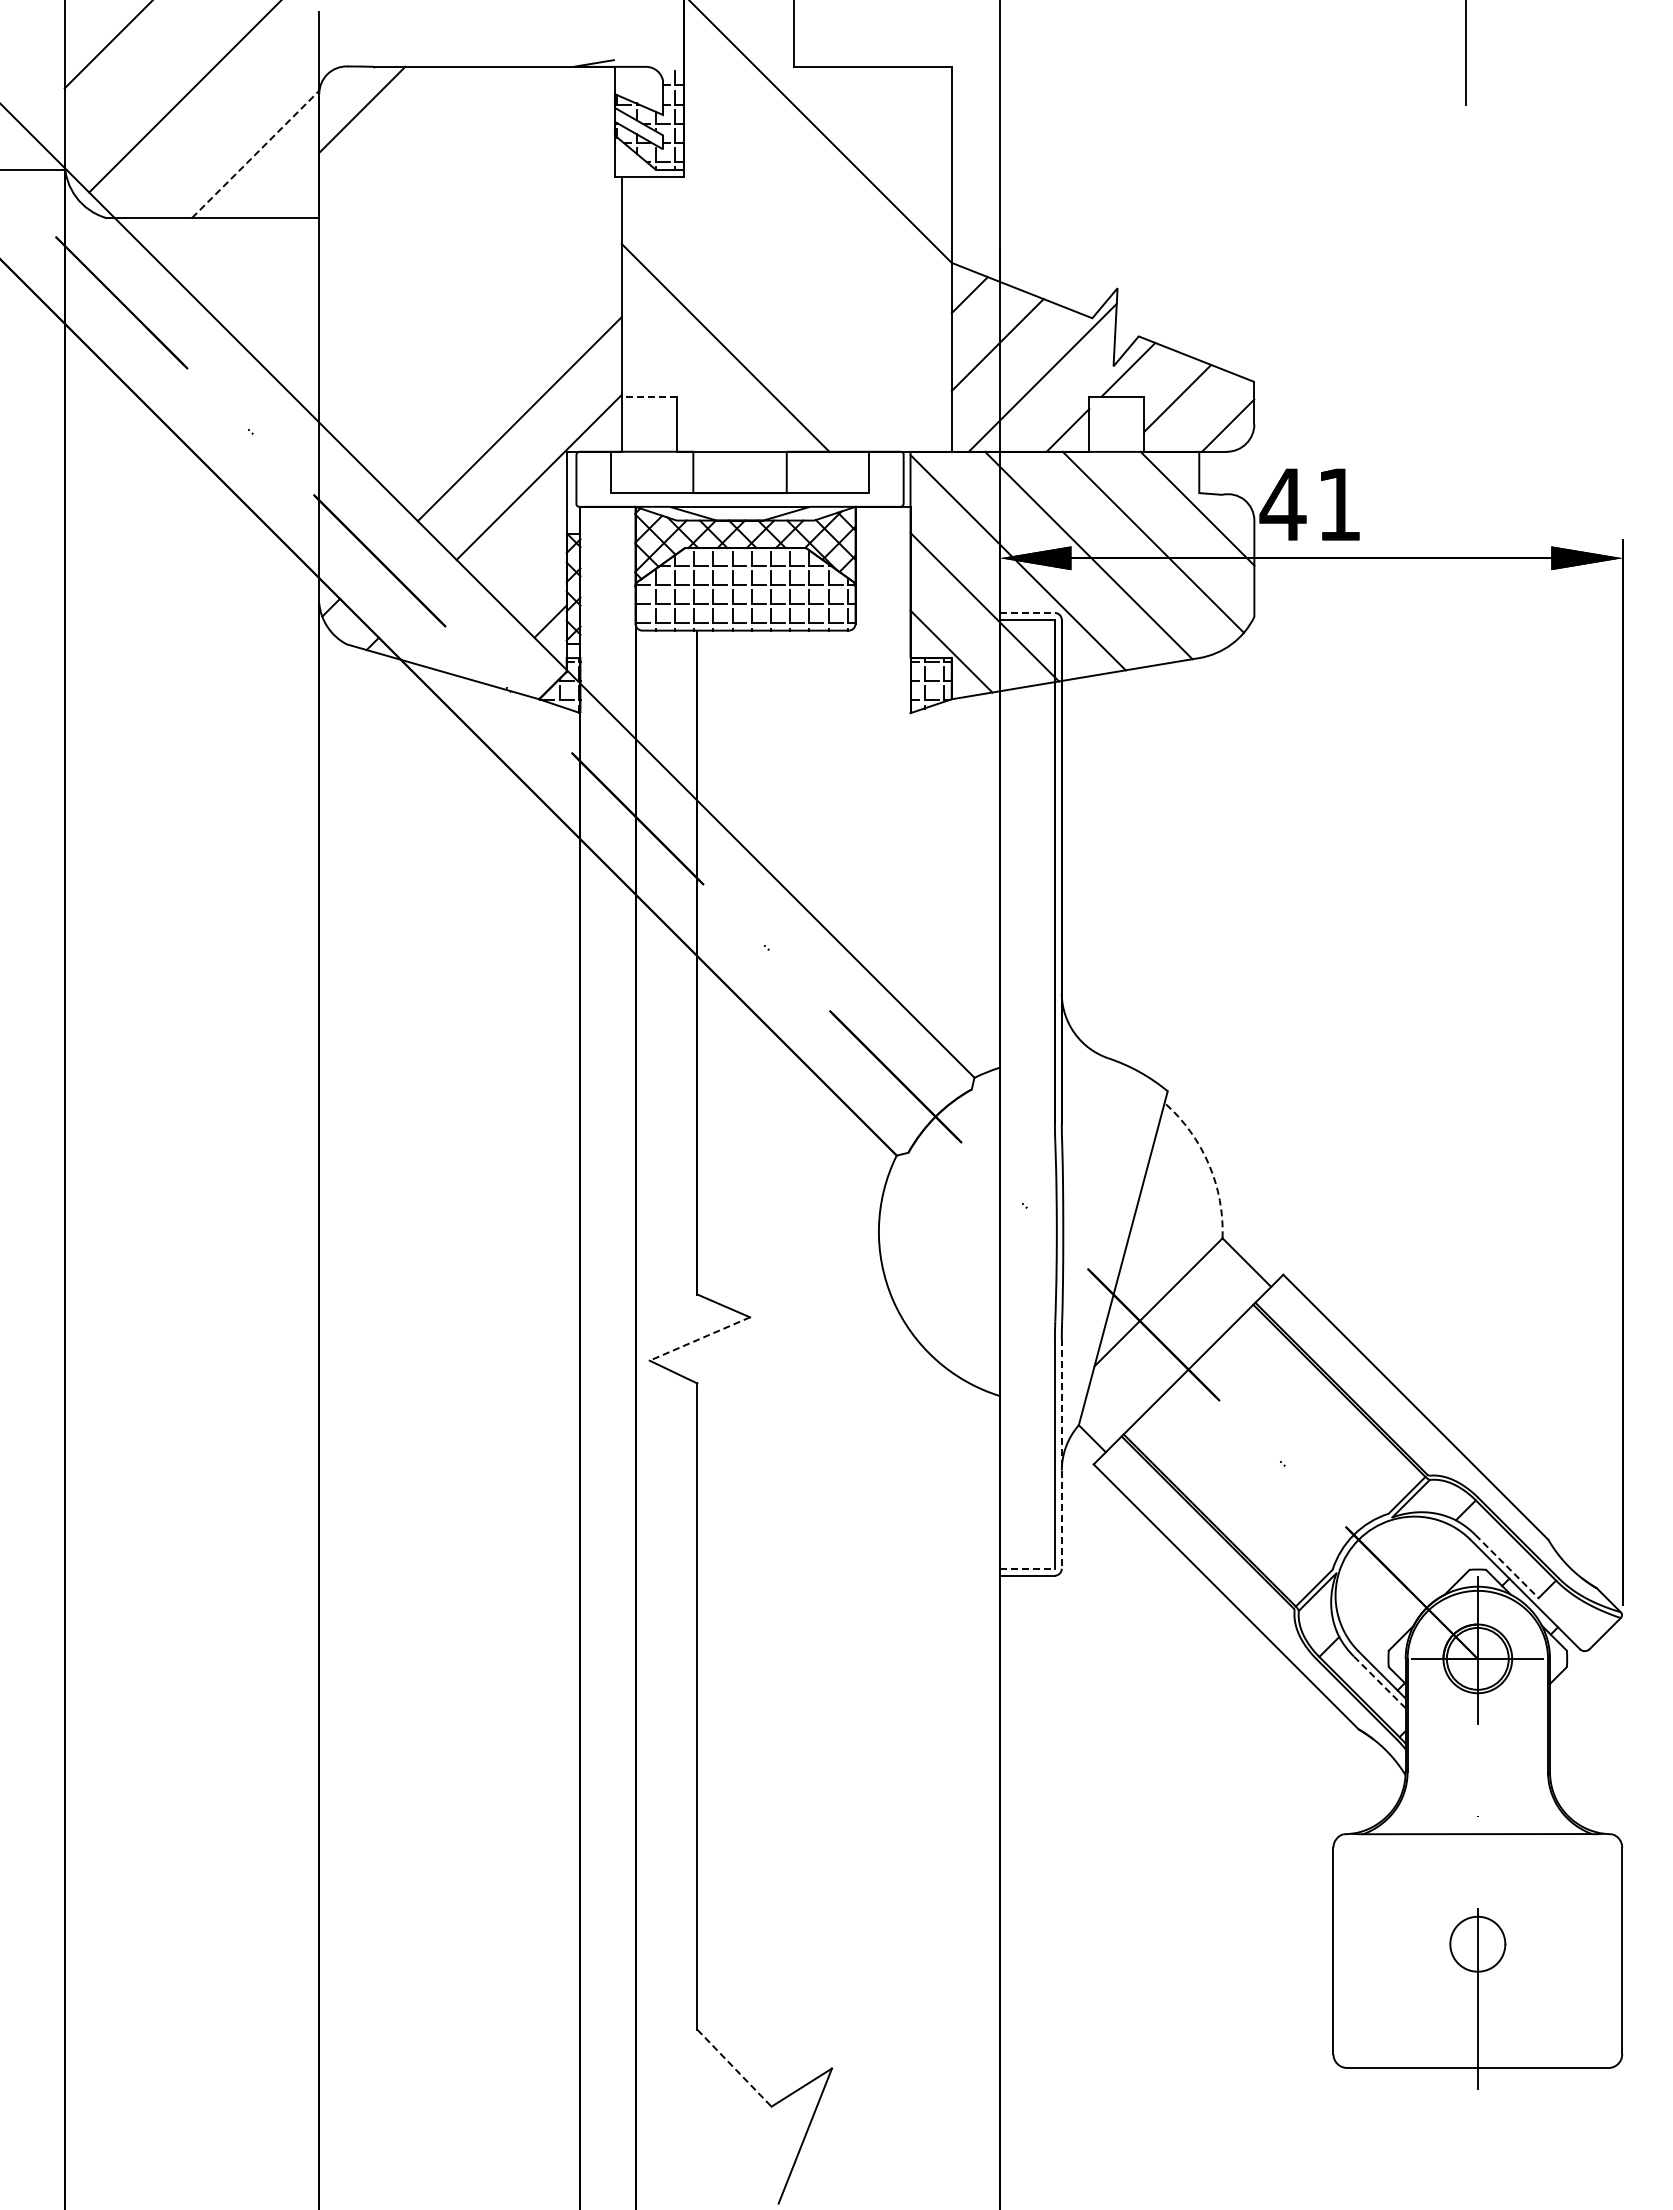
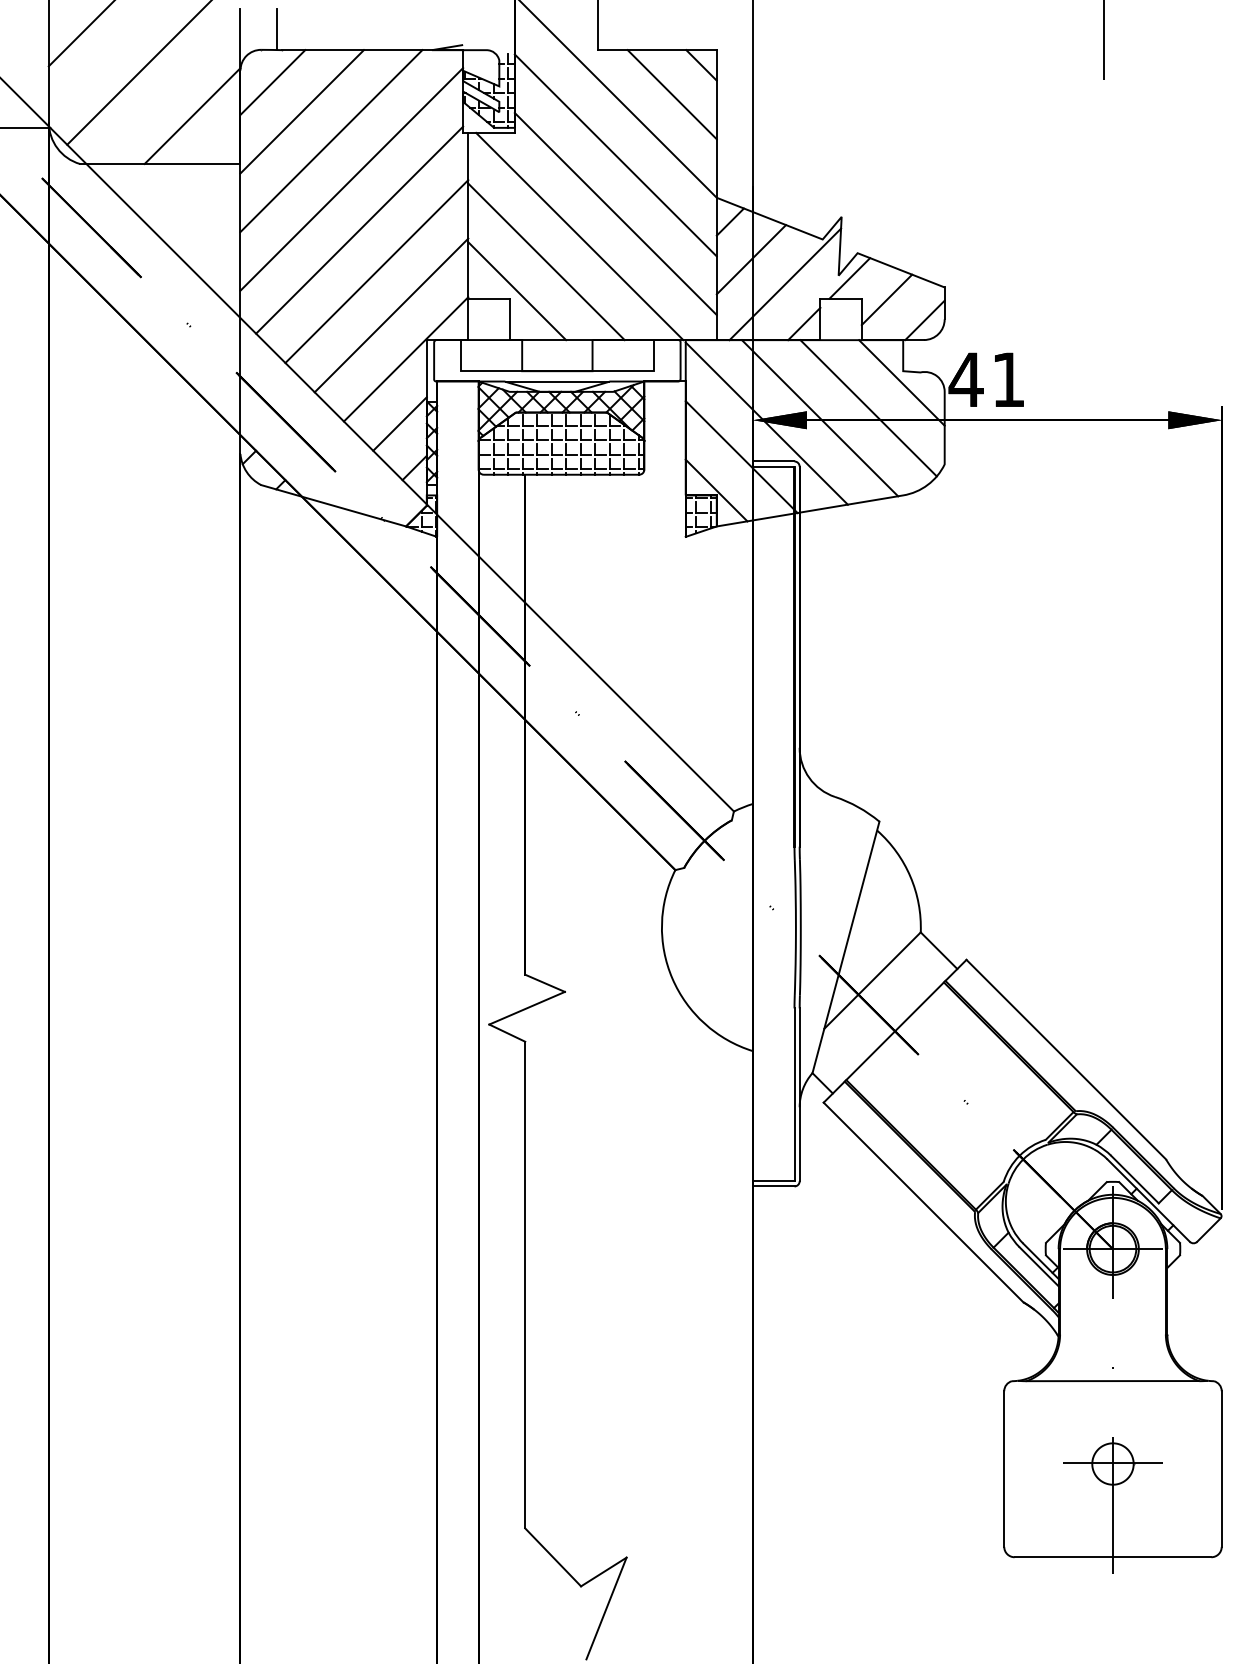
line: (367, 38) -> (276, 28), added
line: (931, 86) -> (701, 64), added
line: (892, 125) -> (672, 94), added
line: (401, 148) -> (302, 111), added
line: (255, 154) -> (192, 116), dashed -> solid
line: (439, 187) -> (331, 141), added
line: (817, 206) -> (615, 155), added
line: (466, 238) -> (351, 179), added
line: (817, 284) -> (615, 214), added
line: (477, 305) -> (359, 229), added
line: (769, 313) -> (579, 235), added
line: (499, 360) -> (376, 271), added
line: (686, 386) -> (517, 290), added
line: (648, 396) -> (488, 298), dashed -> solid
line: (530, 562) -> (399, 423), added
line: (1027, 613) -> (773, 461), dashed -> solid
arc: (1208, 1164) -> (910, 876), dashed -> solid
line: (699, 1339) -> (526, 1008), dashed -> solid
line: (1061, 1454) -> (799, 1095), dashed -> solid
line: (1507, 1566) -> (1135, 1179), dashed -> solid
line: (1027, 1568) -> (773, 1181), dashed -> solid
line: (1379, 1682) -> (1038, 1266), dashed -> solid
line: (1477, 1942) -> (1112, 1462), added
line: (734, 2068) -> (553, 1557), dashed -> solid

